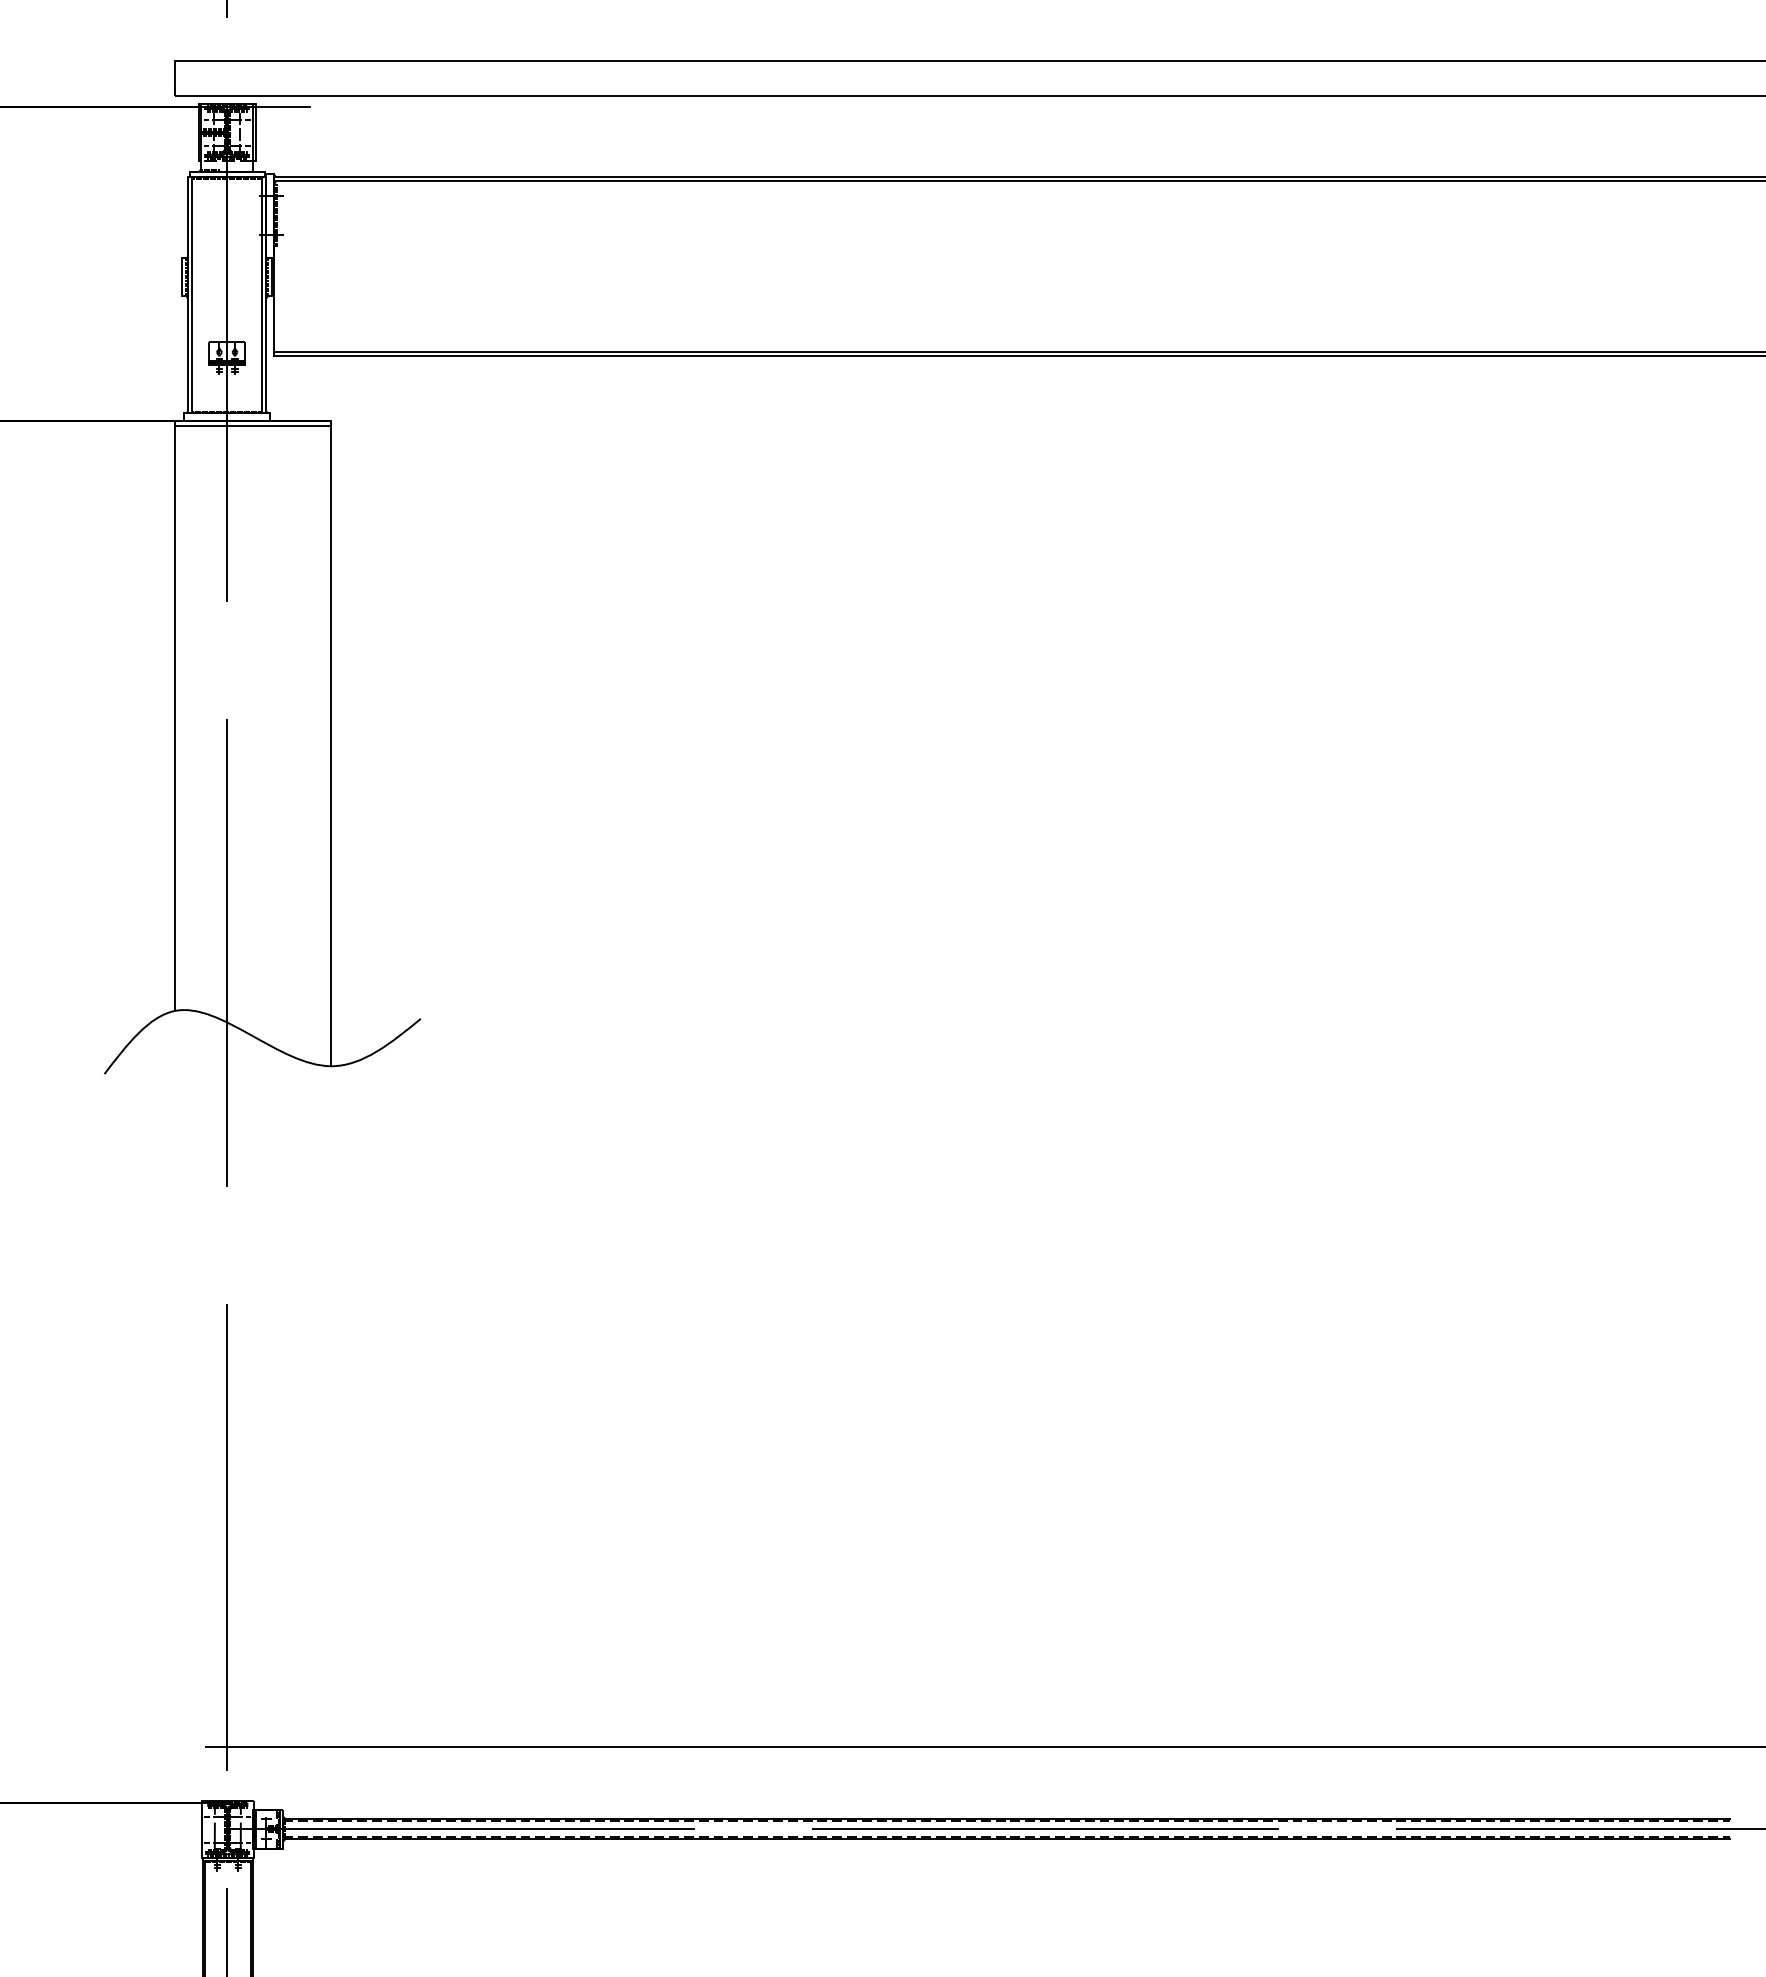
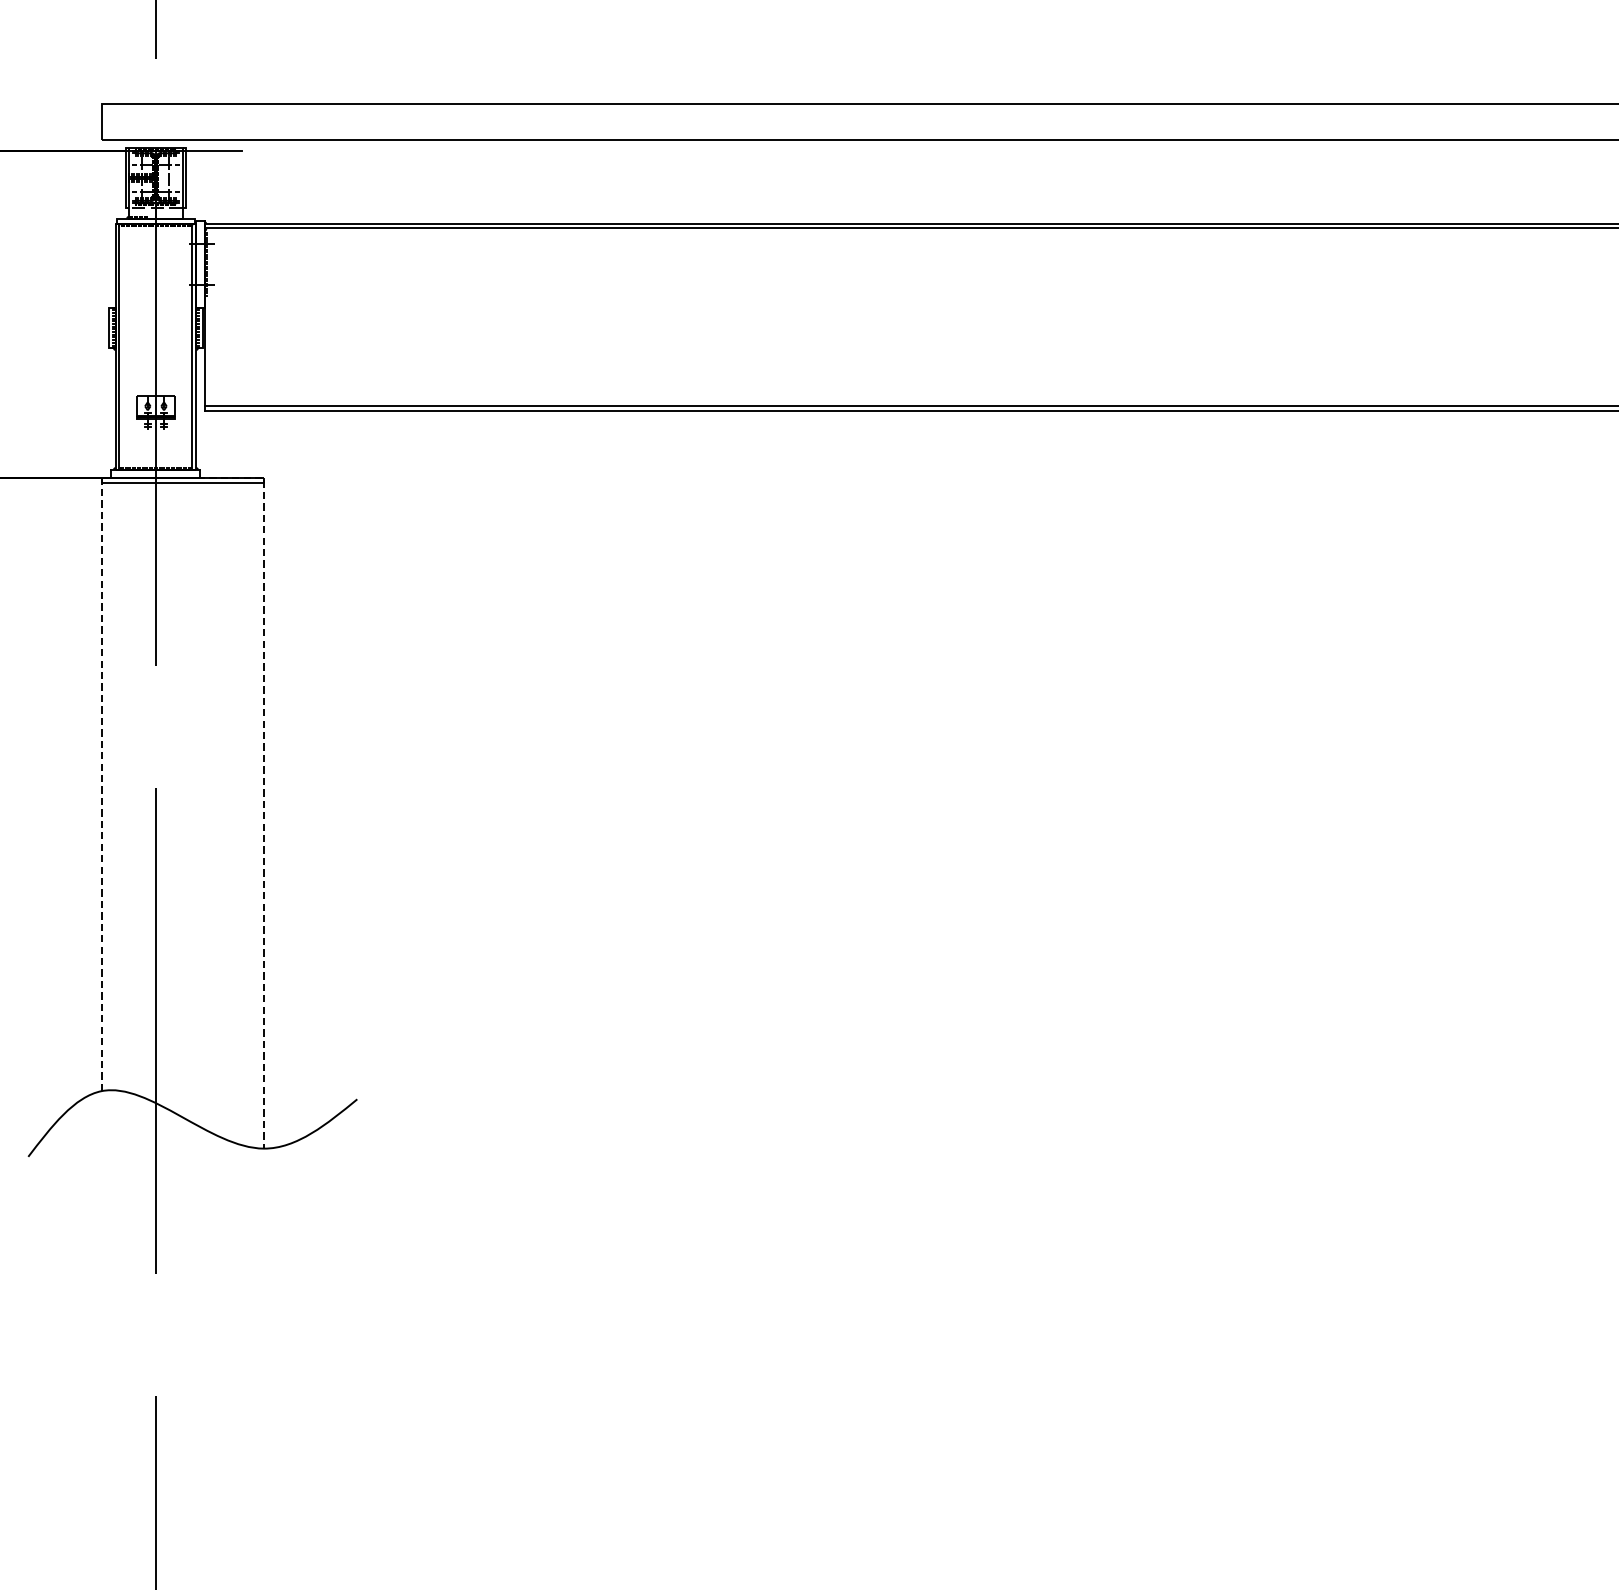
line: (281, 421) -> (212, 478), solid -> dashed

